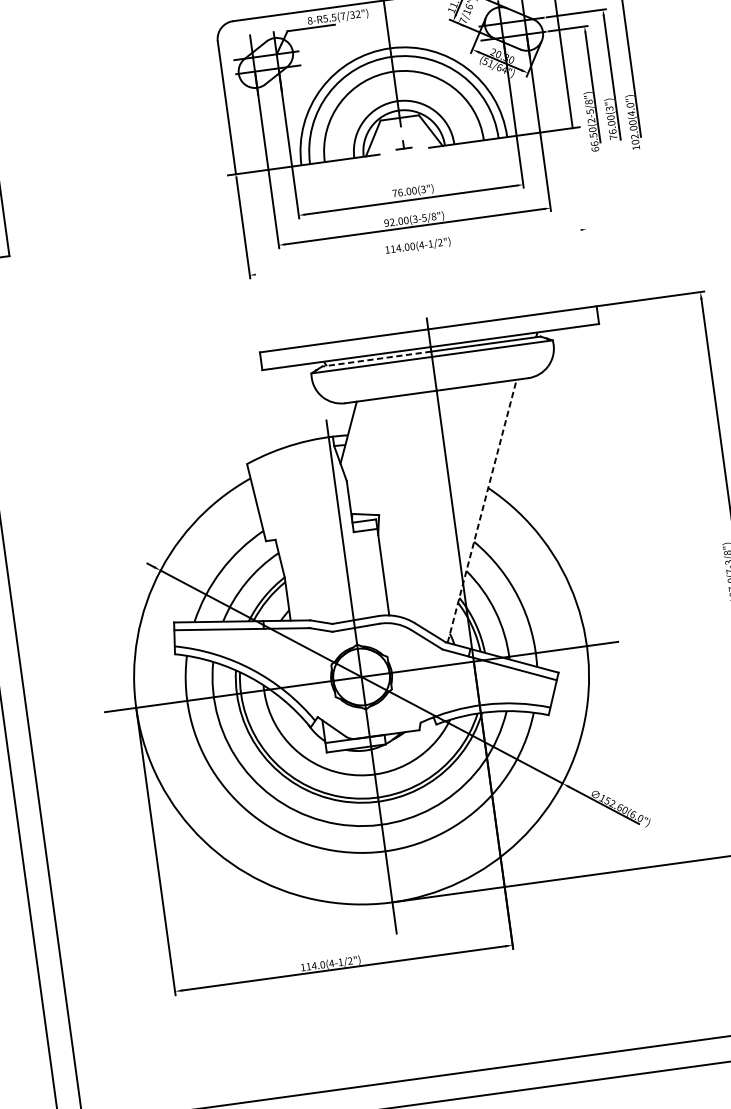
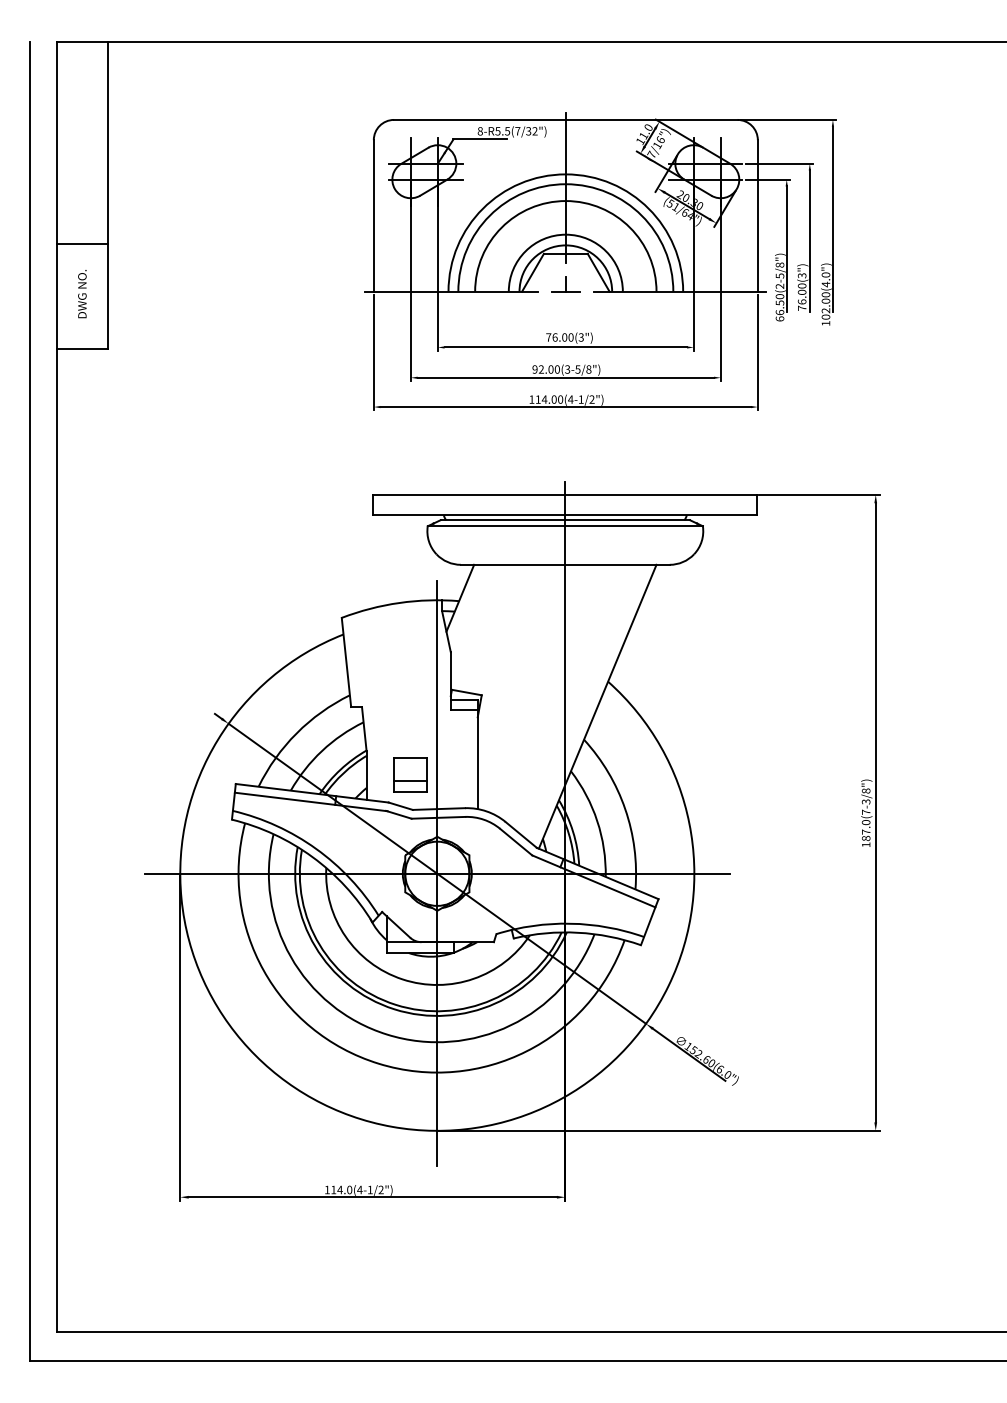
part: (403, 144) -> (565, 284), size x1.67
line: (579, 181) -> (757, 352), added
line: (417, 252) -> (565, 407), added
line: (376, 359) -> (502, 520), dashed -> solid
line: (481, 511) -> (597, 706), dashed -> solid
part: (326, 593) -> (410, 774), added

